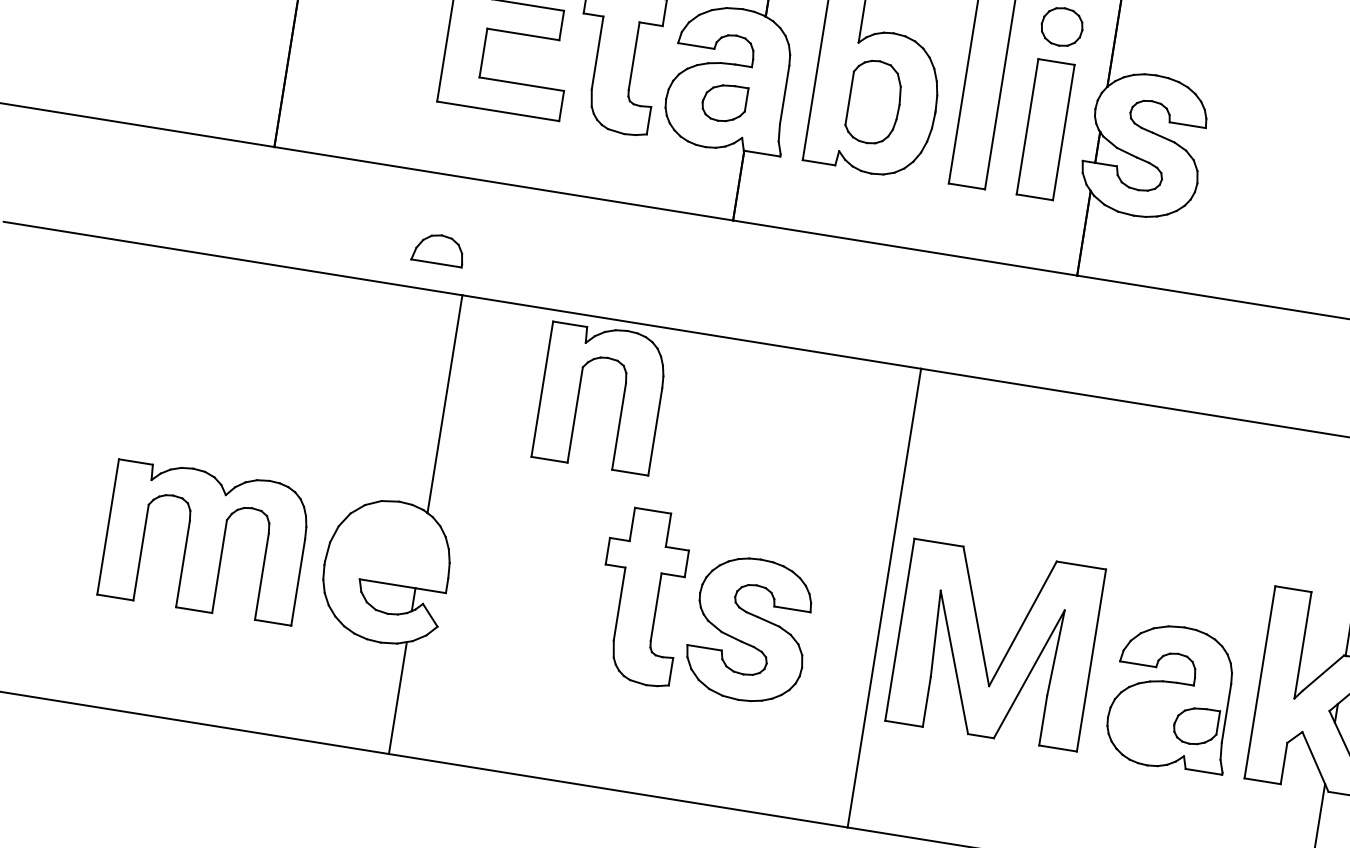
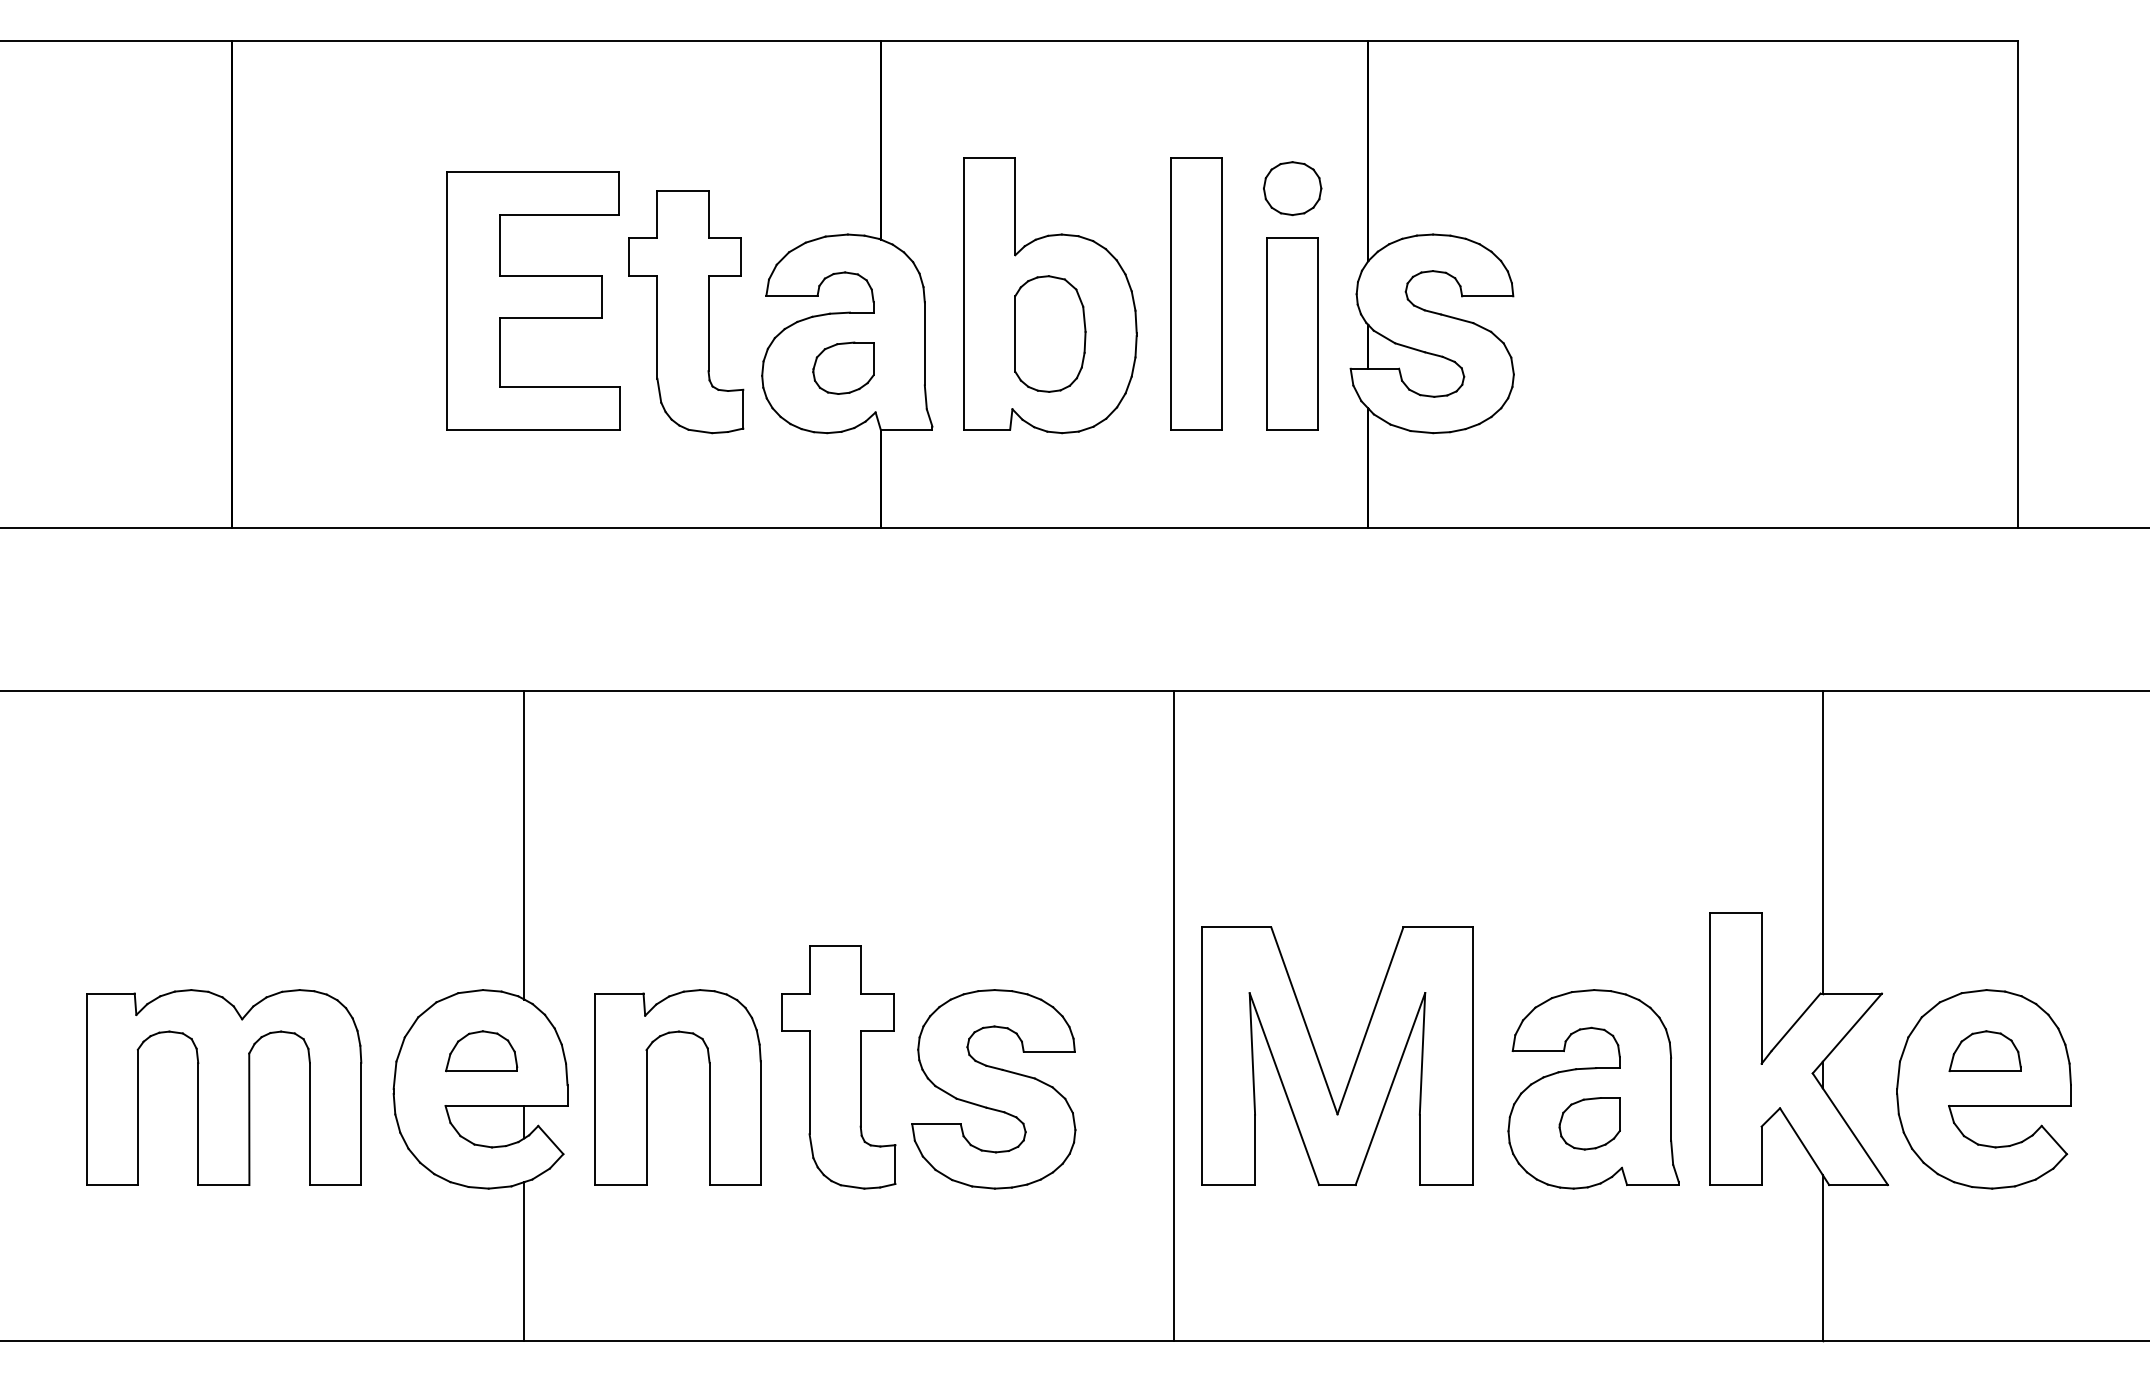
part: (438, 249) -> (481, 1051), moved
part: (579, 393) -> (647, 1087), moved
part: (1195, 725) -> (1589, 1123), moved

